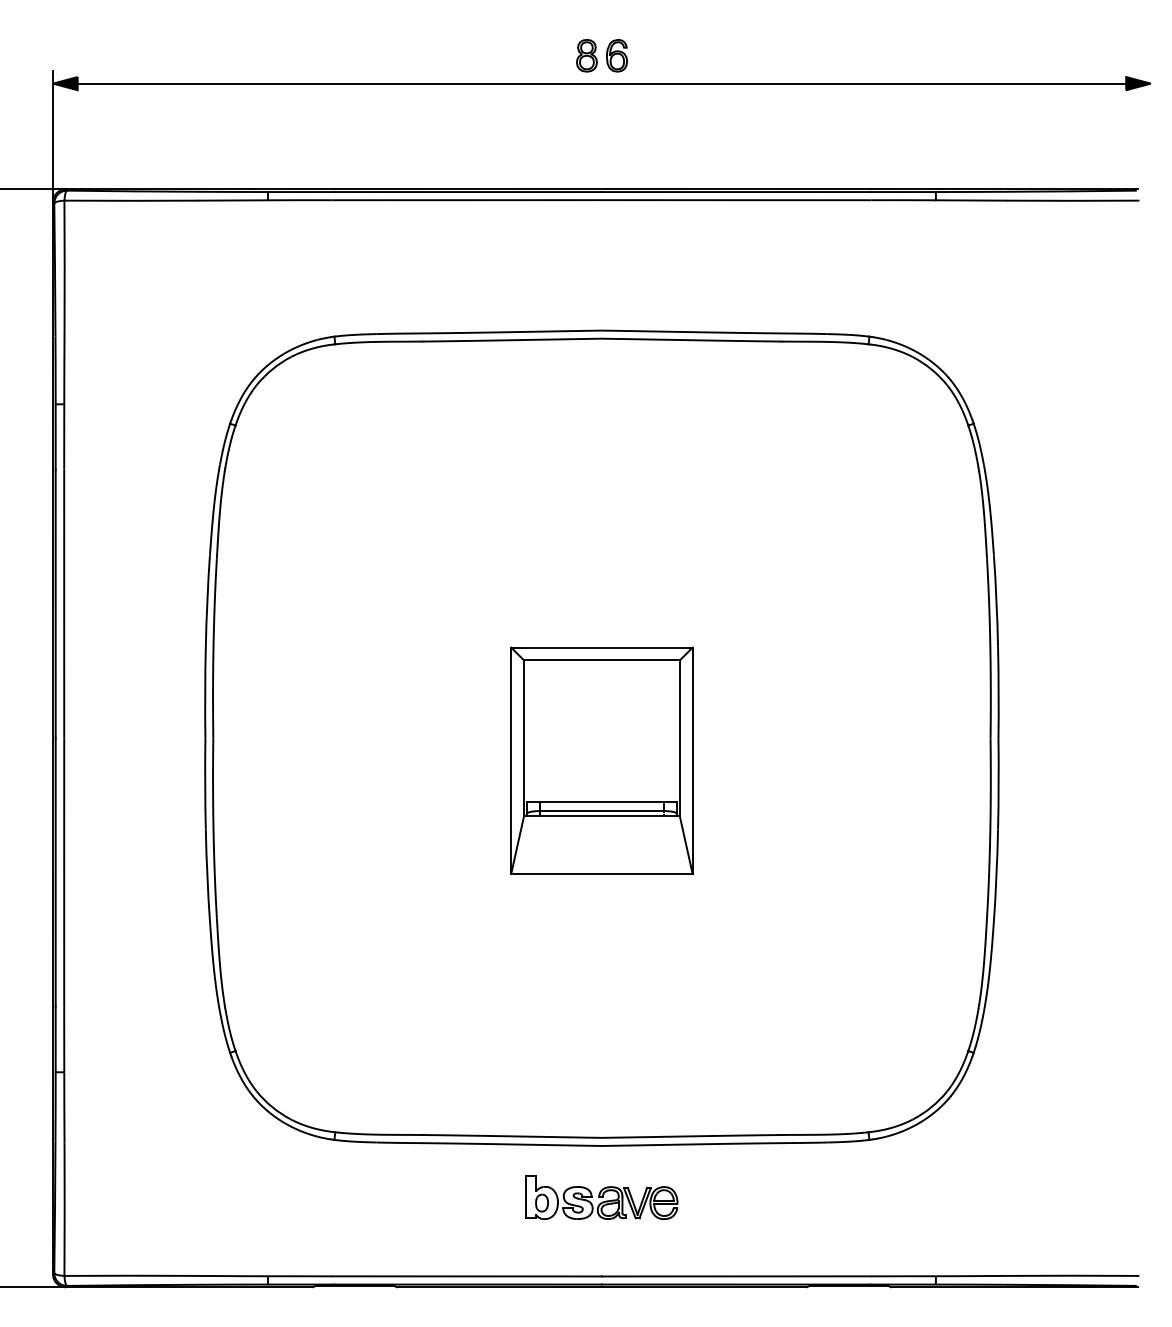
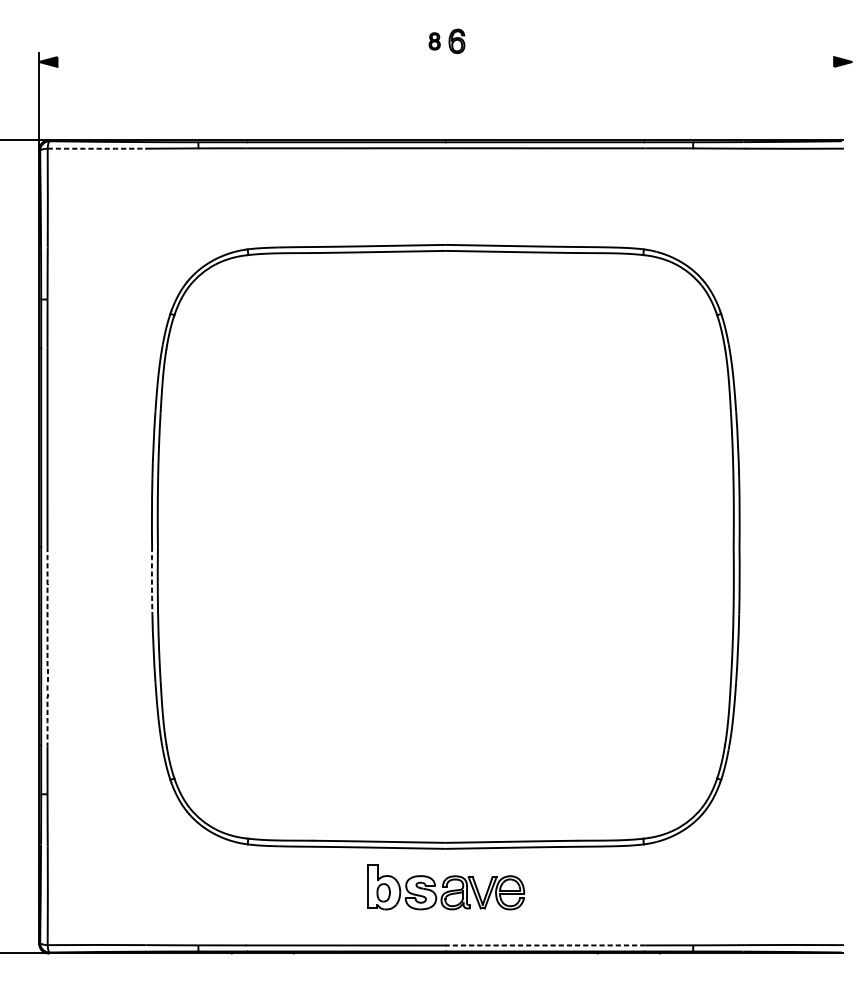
part: (586, 55) -> (434, 41), size x0.7
line: (601, 83) -> (445, 61), removed
arc: (131, 200) -> (97, 148), solid -> dashed
part: (601, 760) -> (445, 563), removed
arc: (205, 784) -> (152, 581), solid -> dashed
arc: (64, 873) -> (47, 647), solid -> dashed
part: (601, 1197) -> (445, 887), size x1.4
line: (736, 1276) -> (545, 945), solid -> dashed

